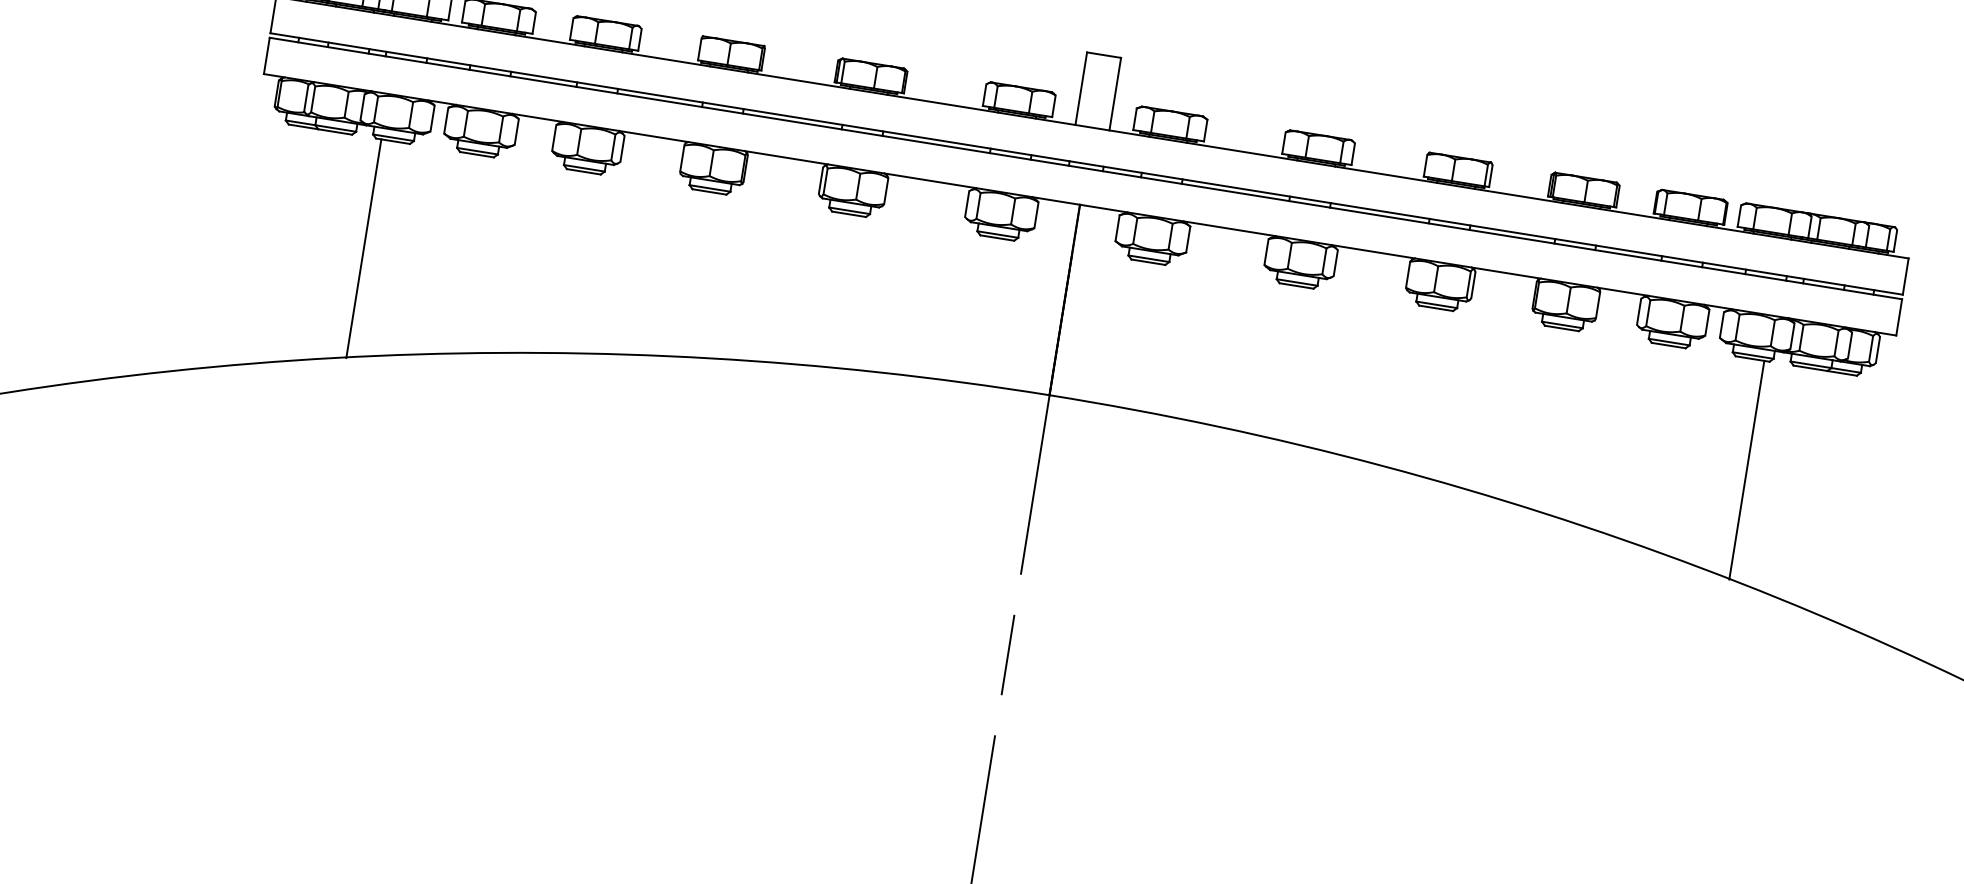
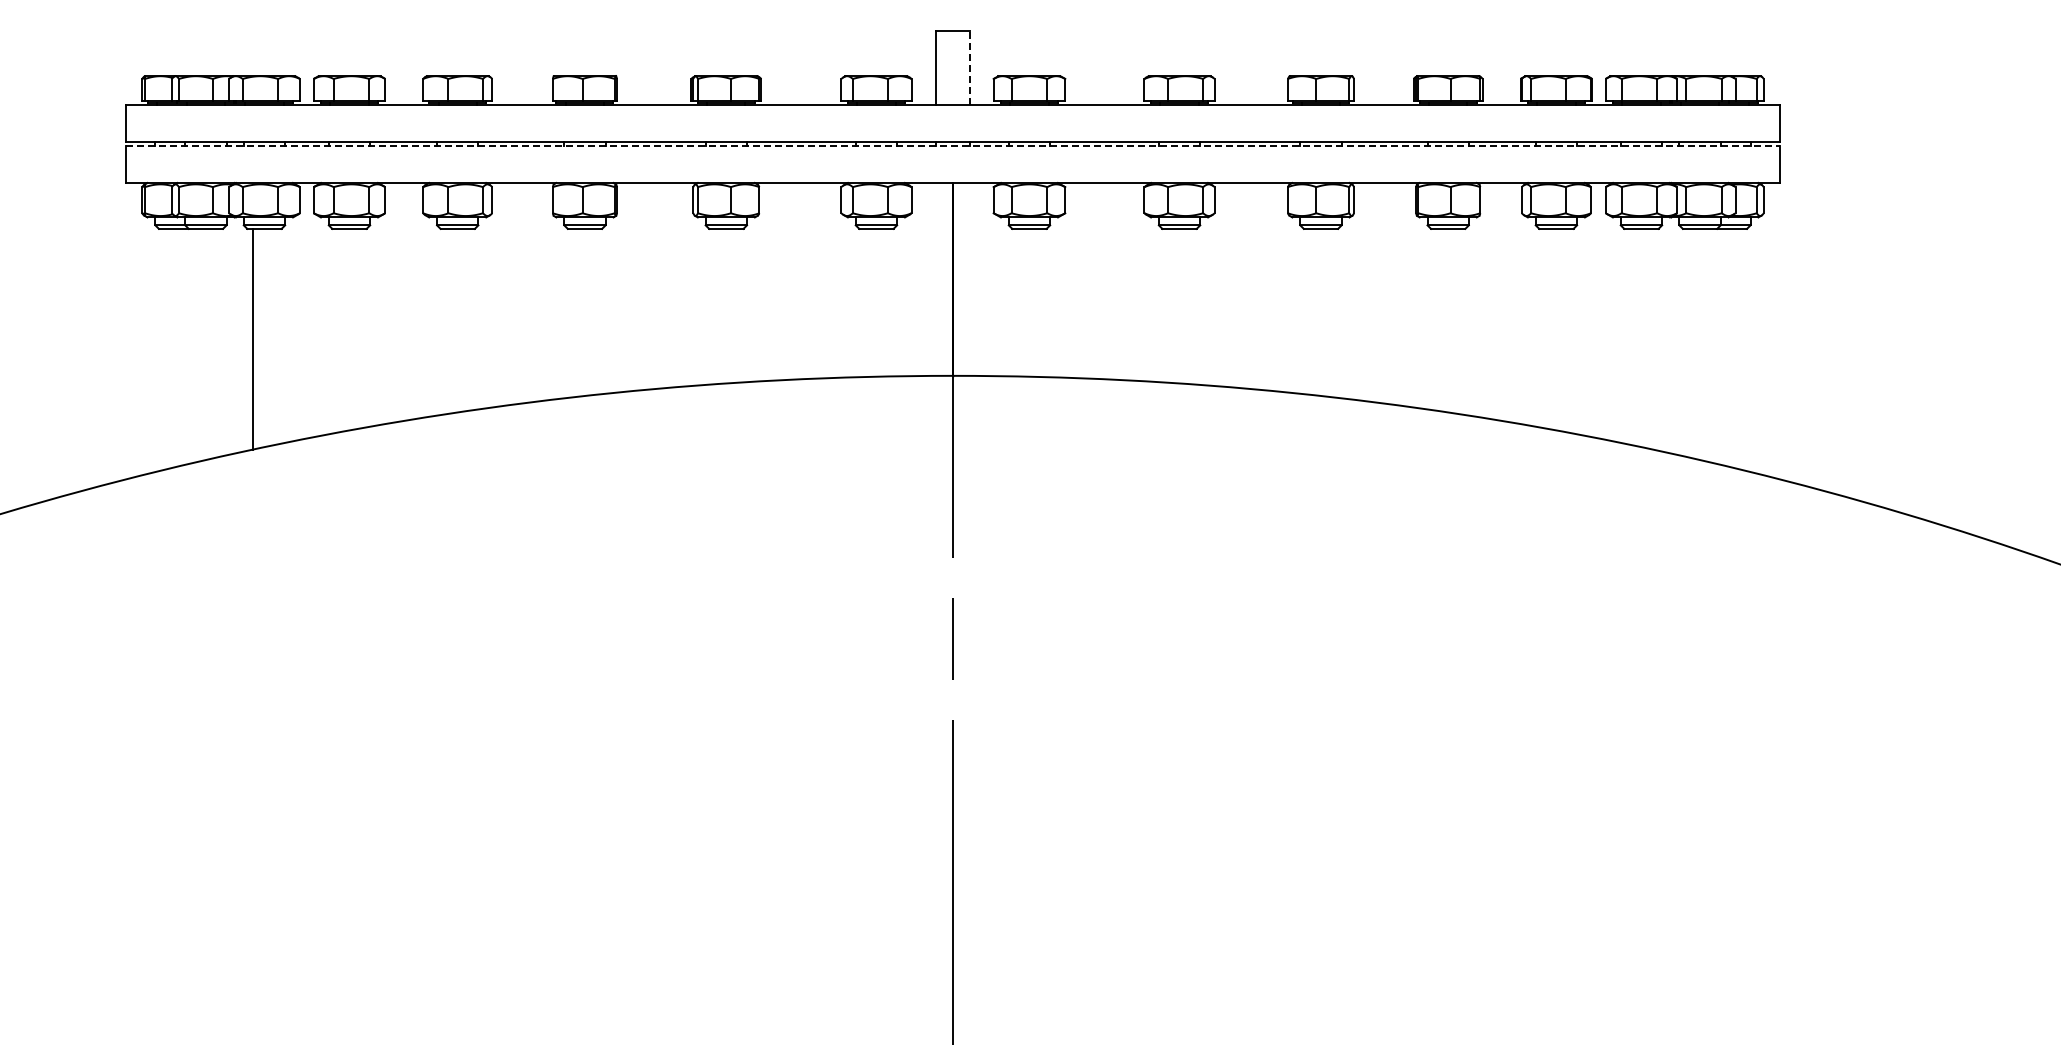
line: (1115, 94) -> (970, 68), solid -> dashed
line: (1085, 168) -> (952, 146), solid -> dashed
line: (1747, 470) -> (1653, 339), removed

